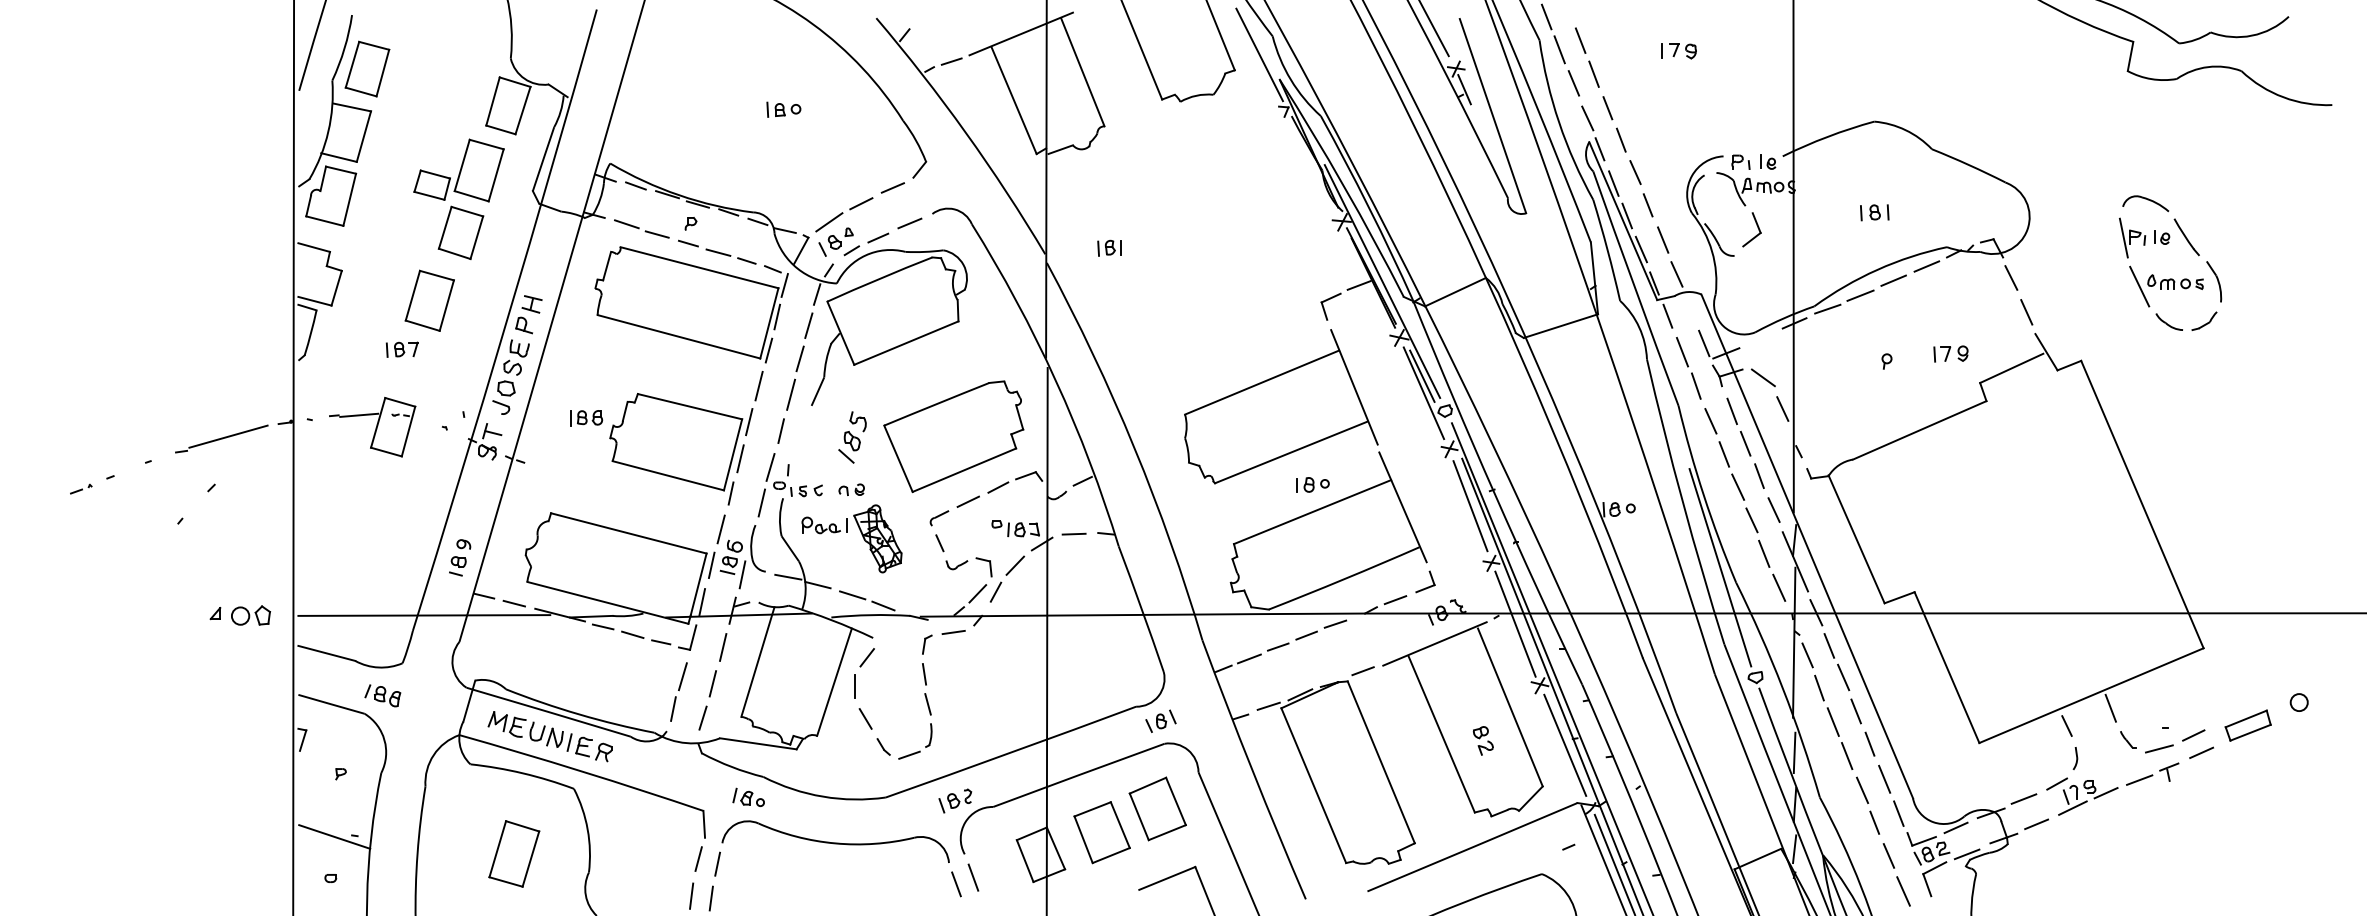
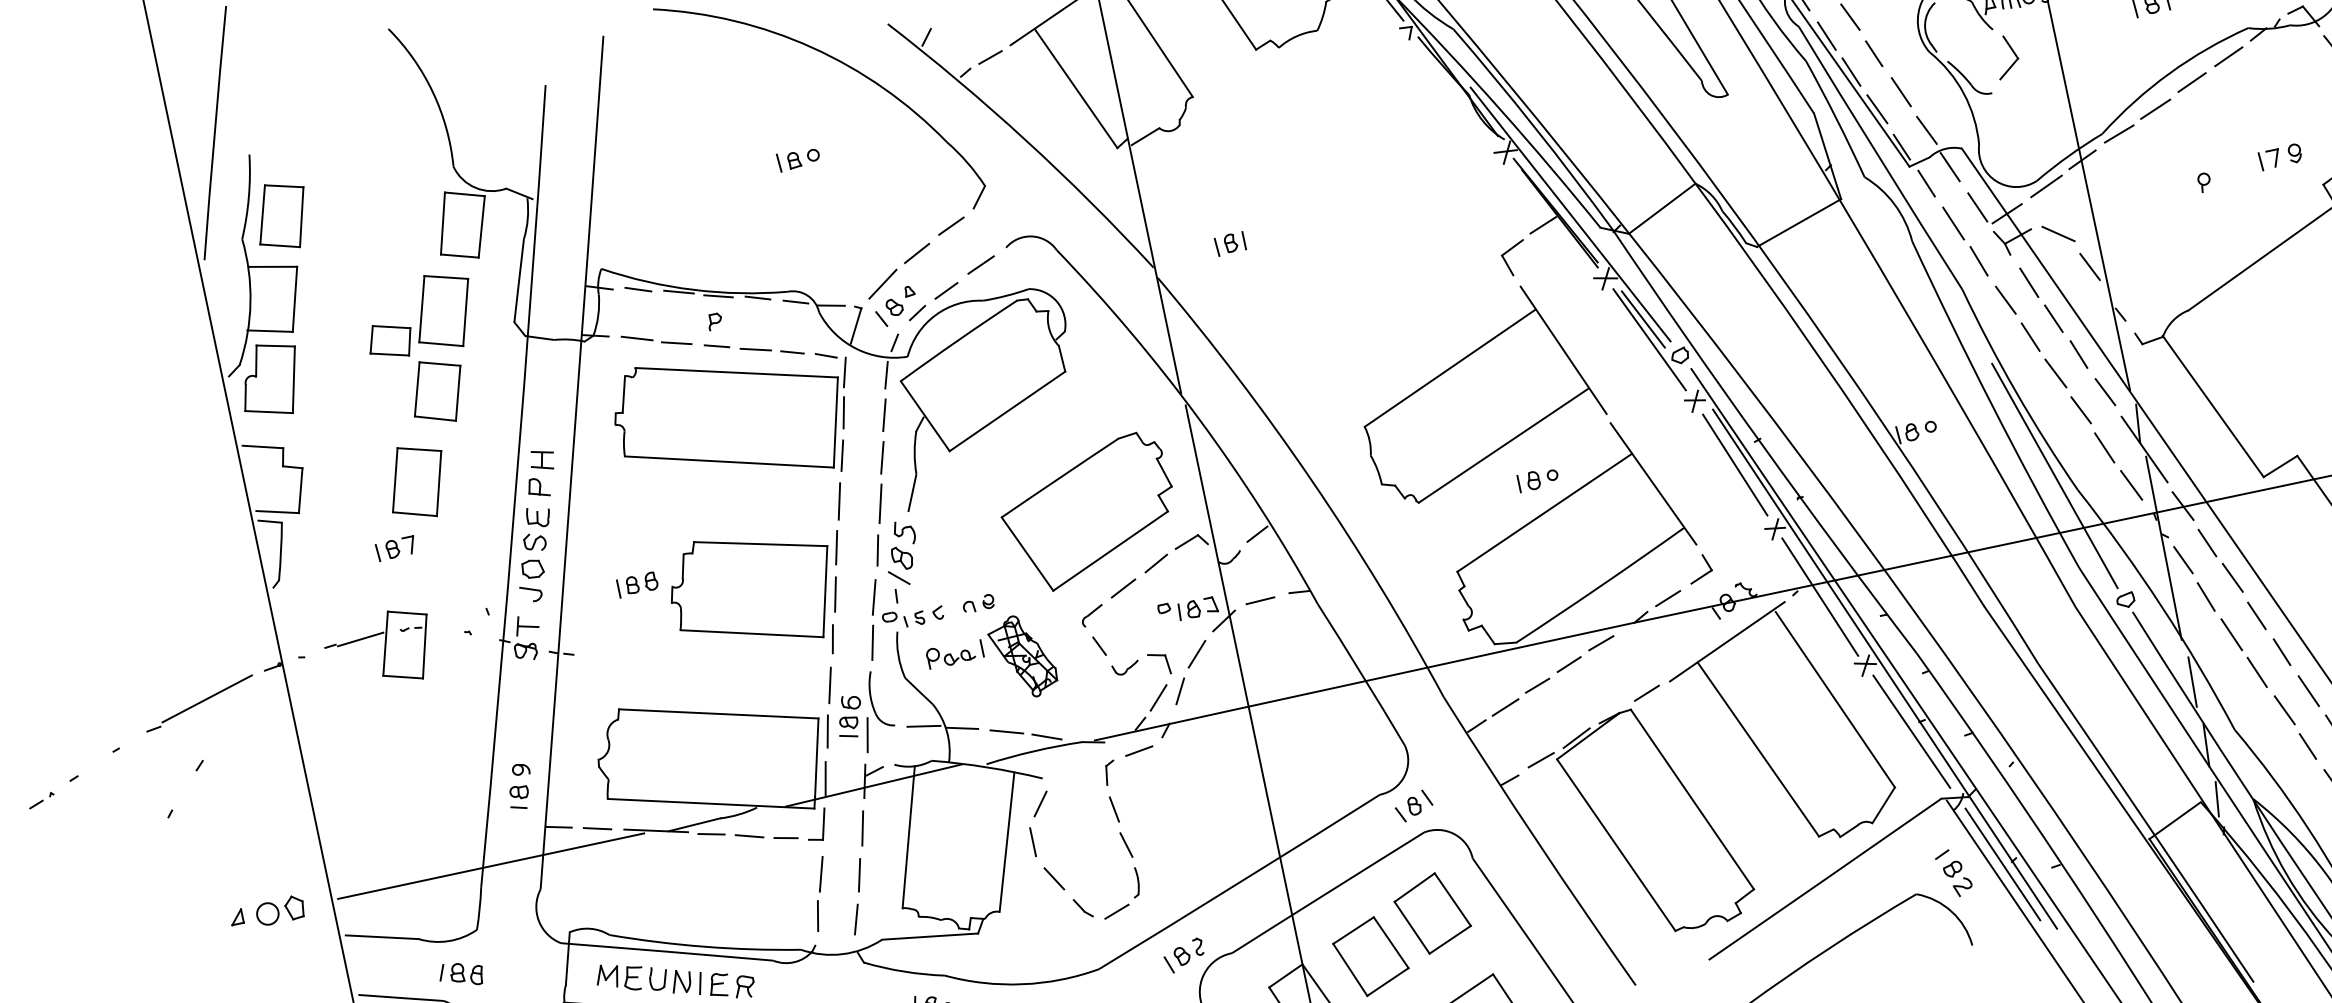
line: (1689, 306) -> (1950, 166), added
line: (1761, 338) -> (2046, 186), added
part: (852, 437) -> (901, 553), moved
part: (1482, 740) -> (1956, 878), moved

